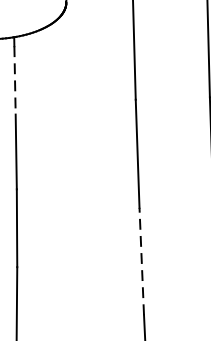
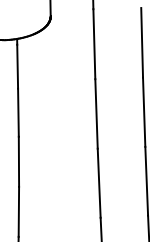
line: (14, 80) -> (17, 66), dashed -> solid
line: (142, 261) -> (99, 183), dashed -> solid

